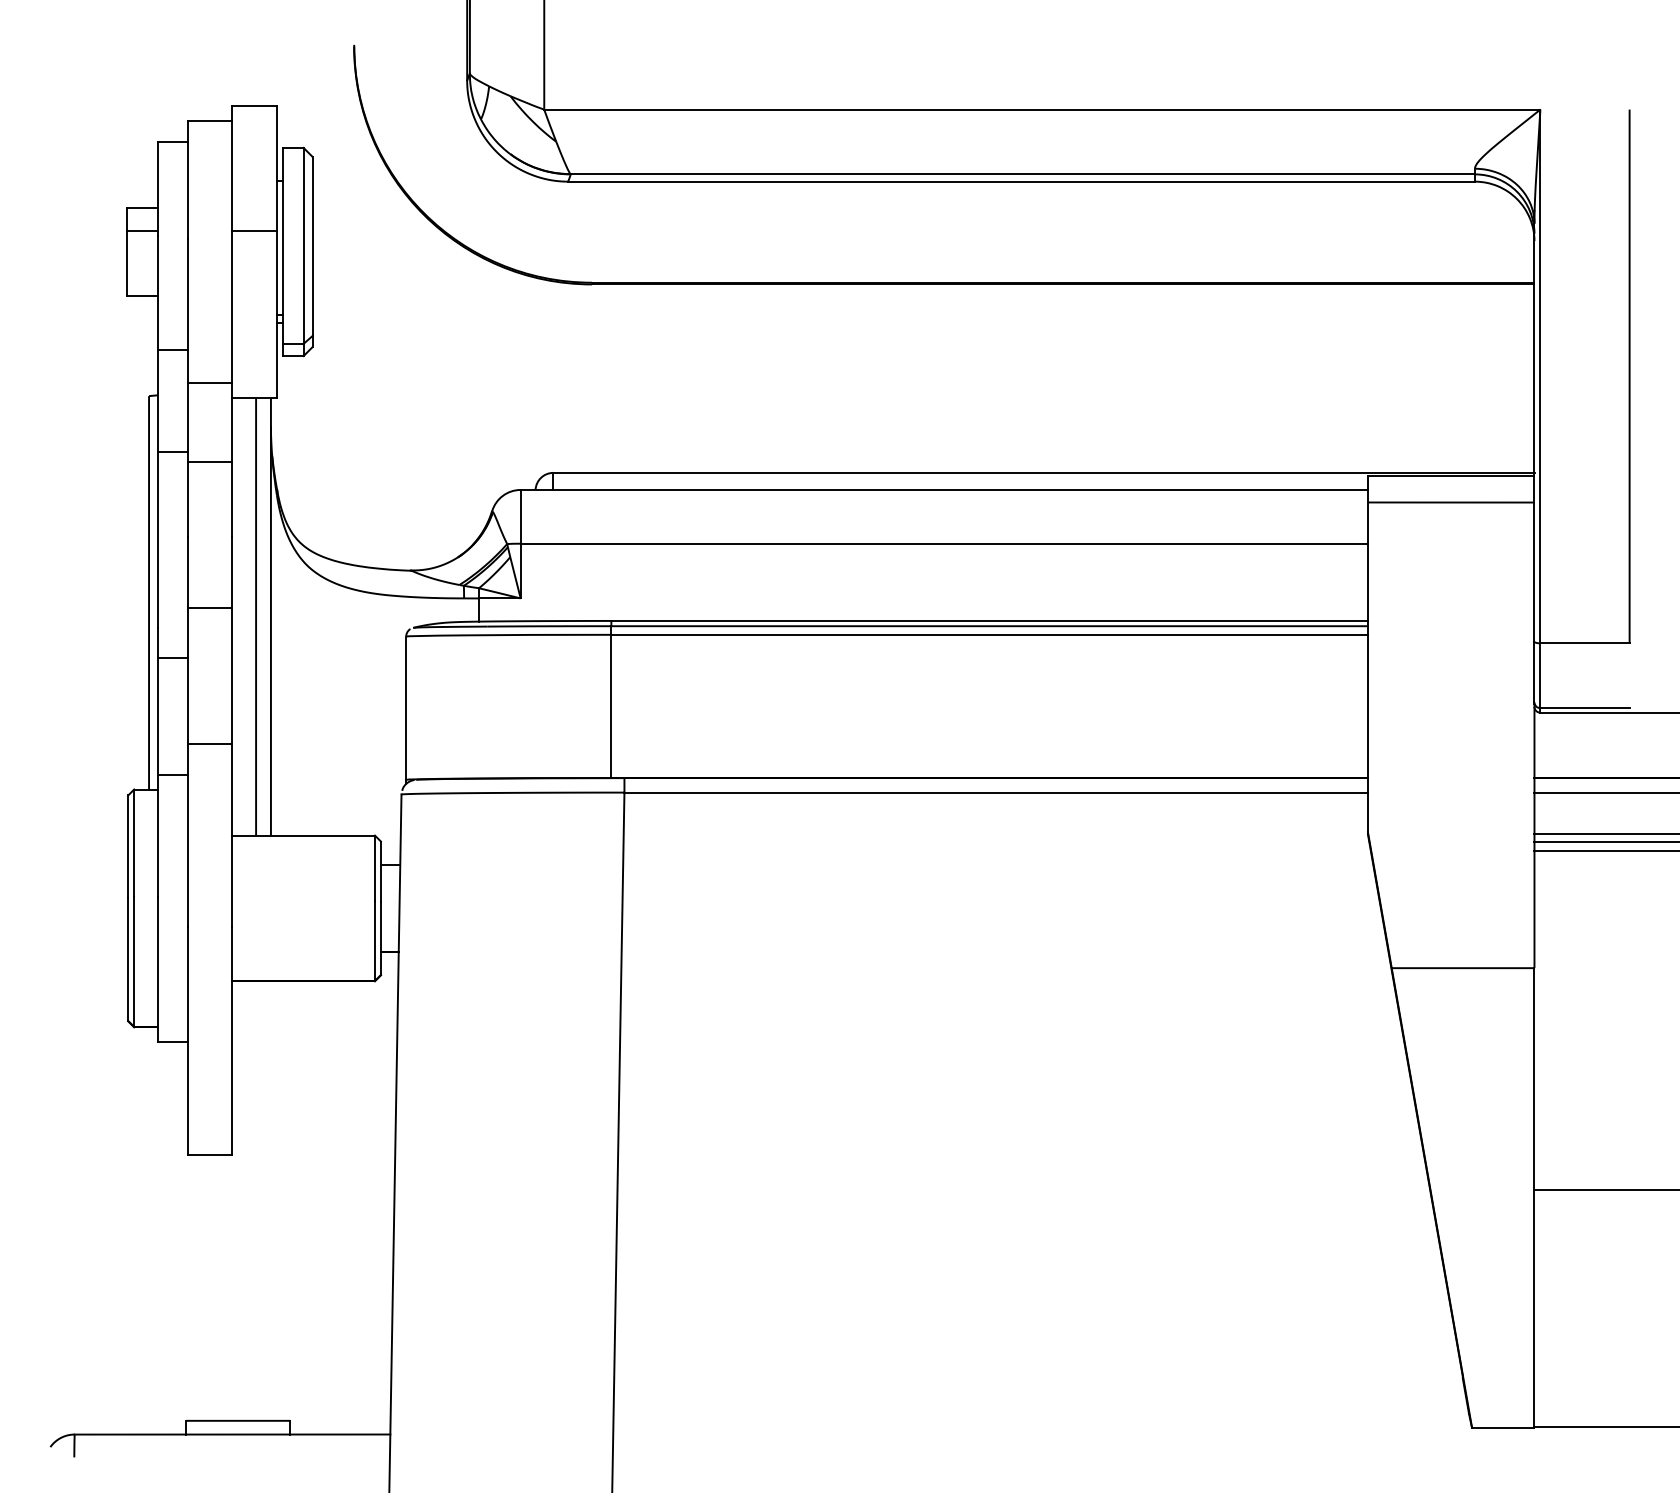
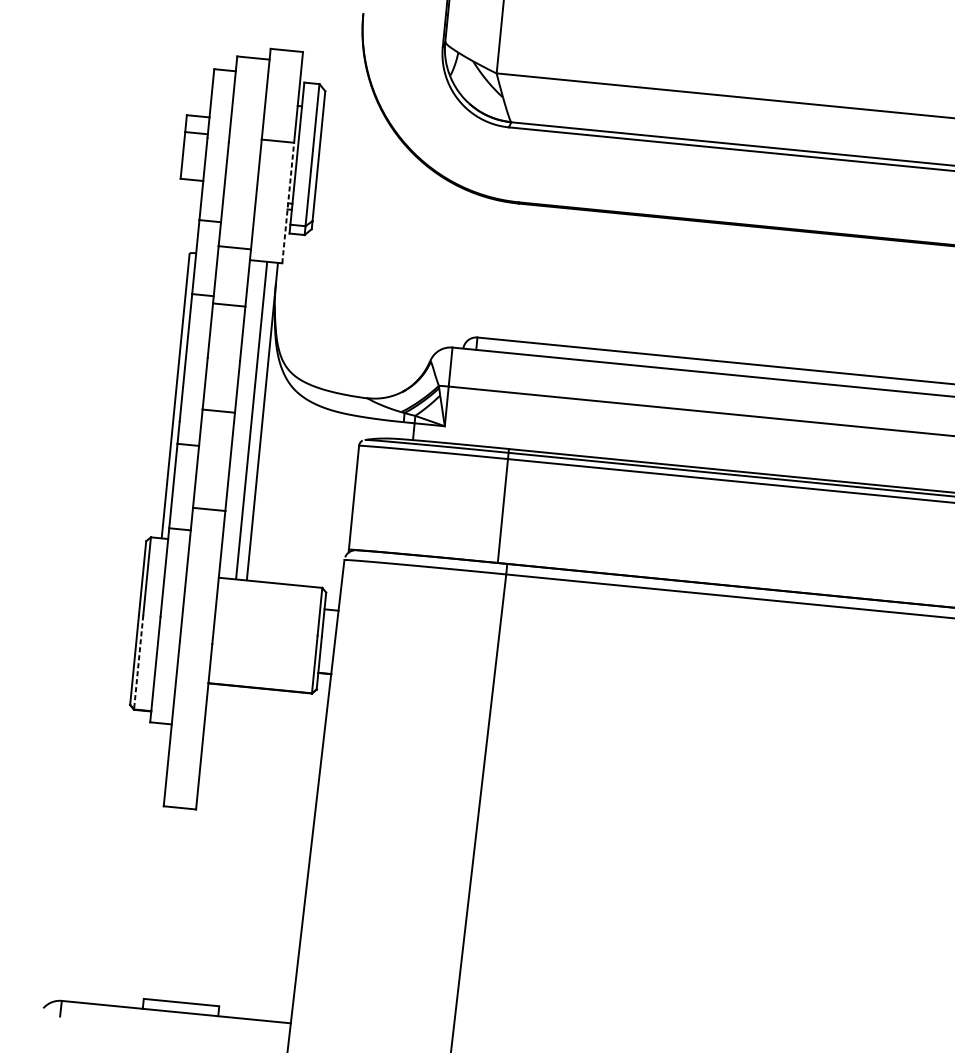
line: (276, 314) -> (287, 202), solid -> dashed
line: (134, 961) -> (138, 662), solid -> dashed

